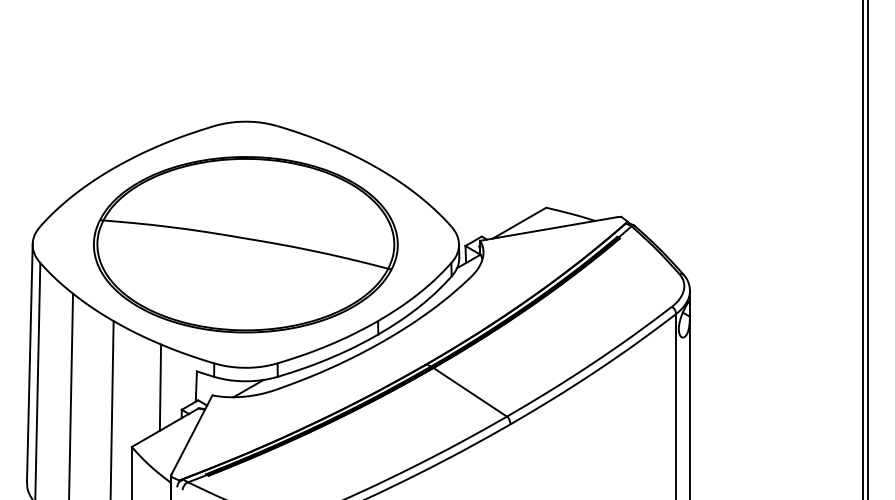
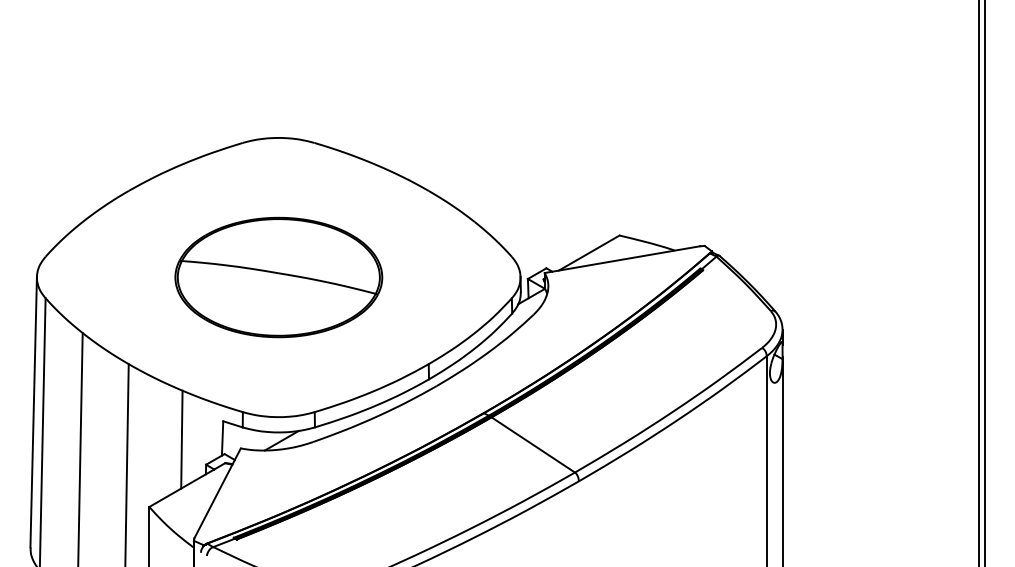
part: (245, 244) -> (278, 277), size x0.6

